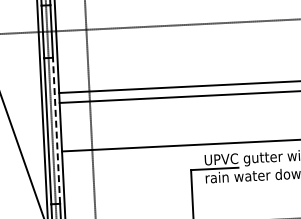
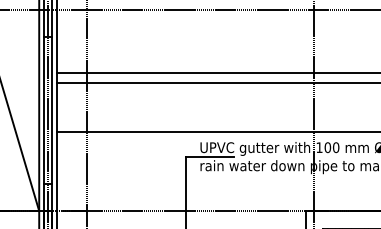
line: (56, 130) -> (52, 110), dashed -> solid

